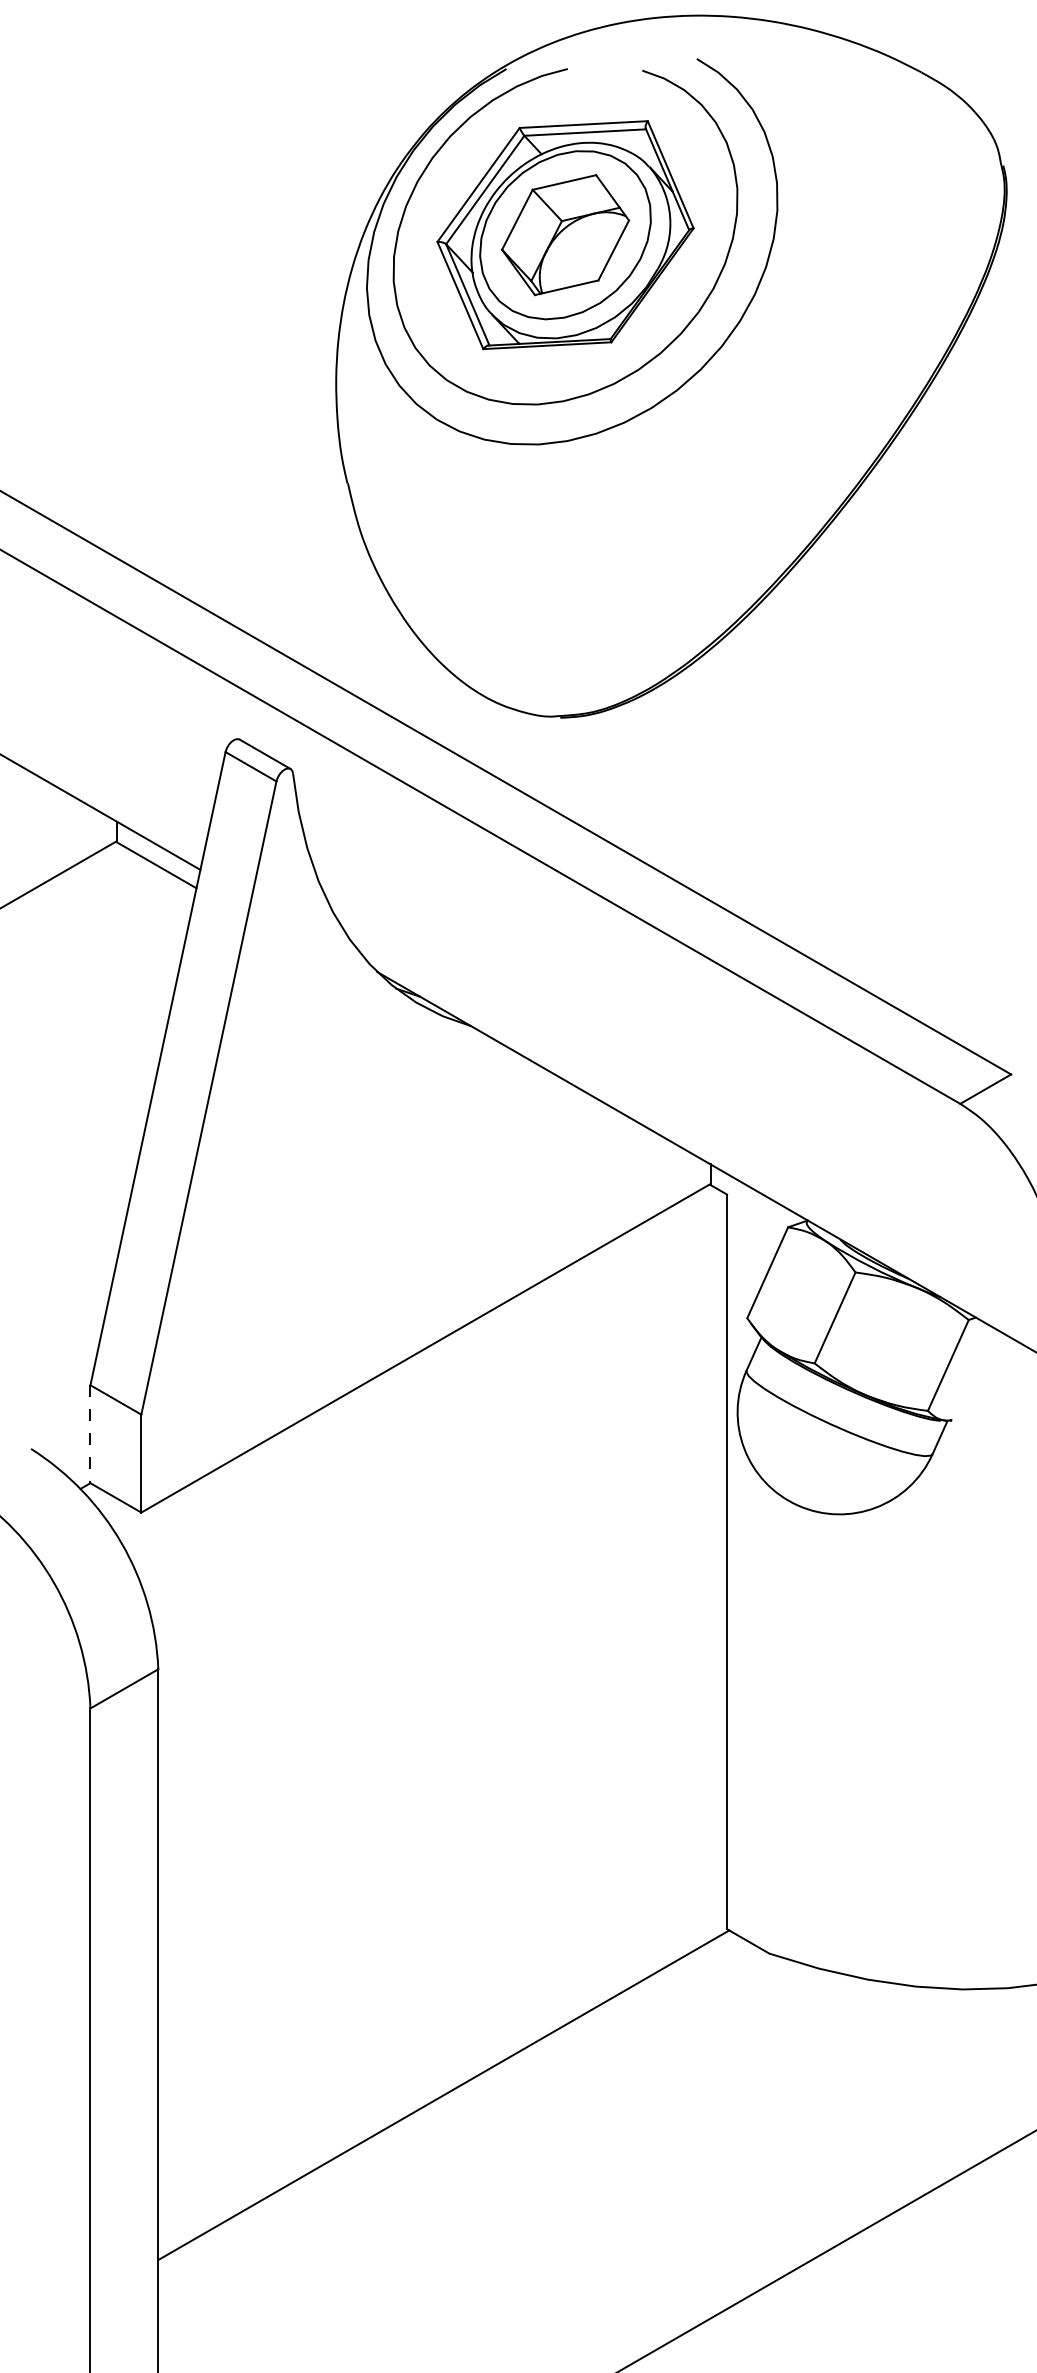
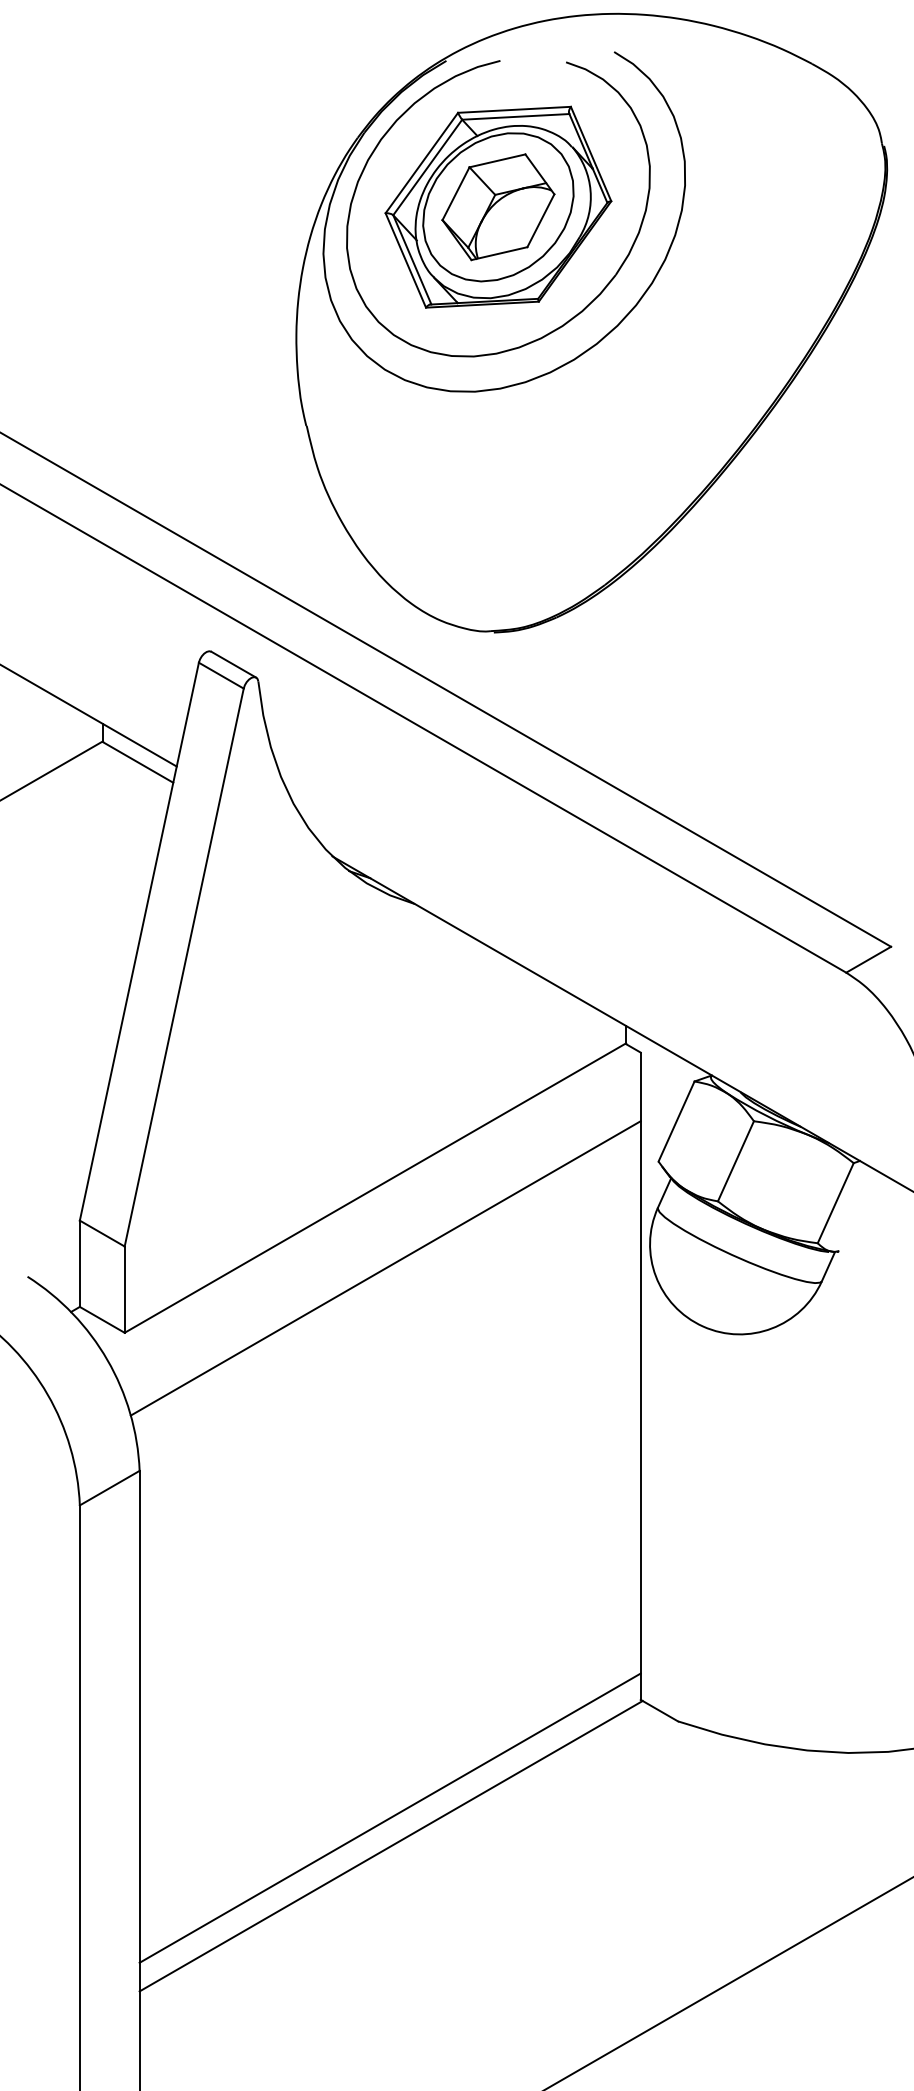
line: (90, 1434) -> (79, 1264), dashed -> solid
line: (437, 1439) -> (385, 1268), added
line: (442, 2063) -> (390, 1818), added

